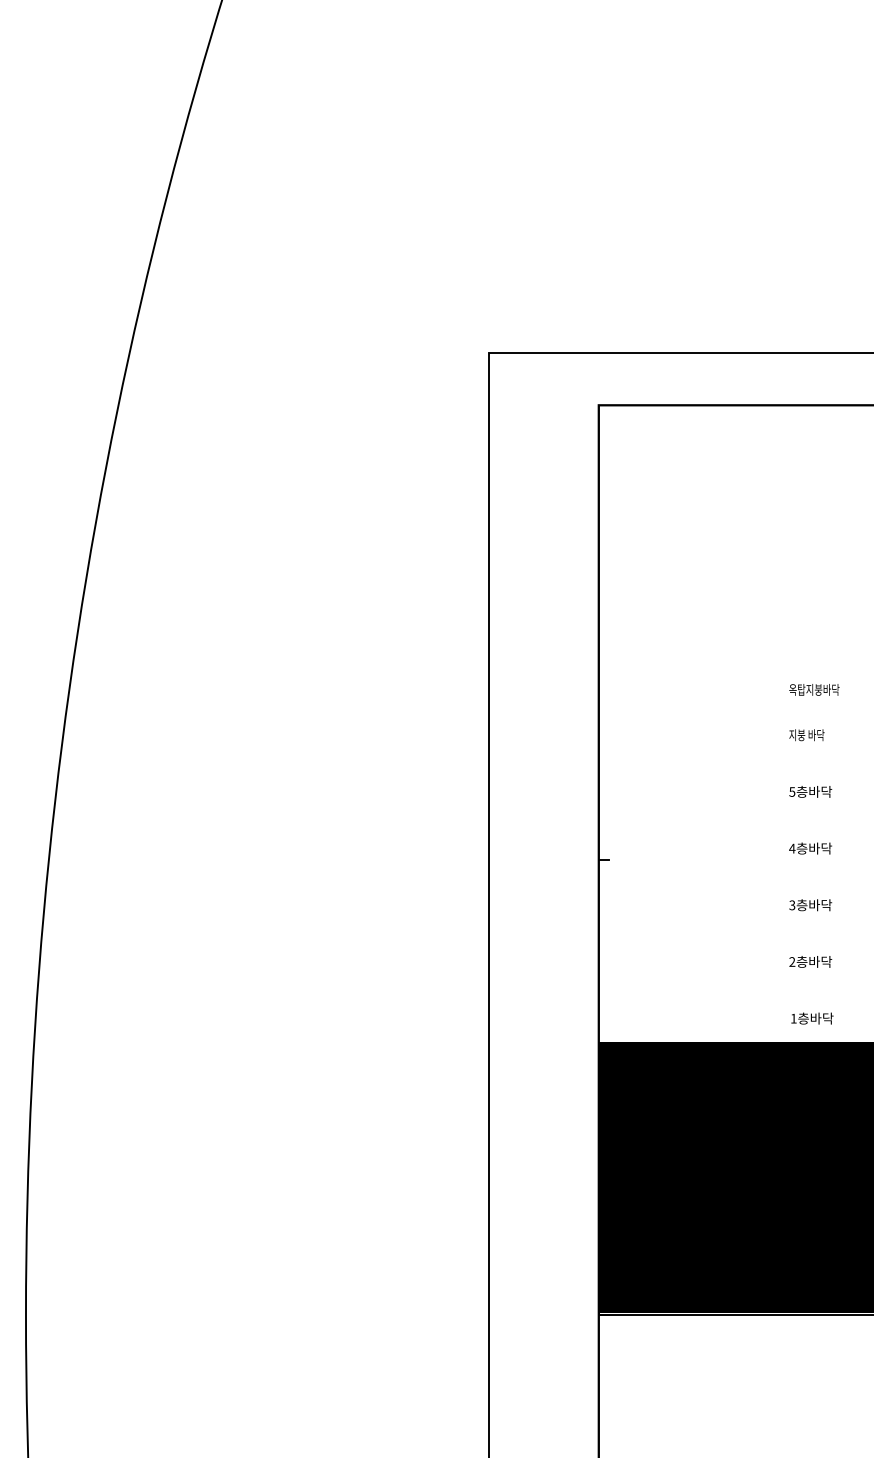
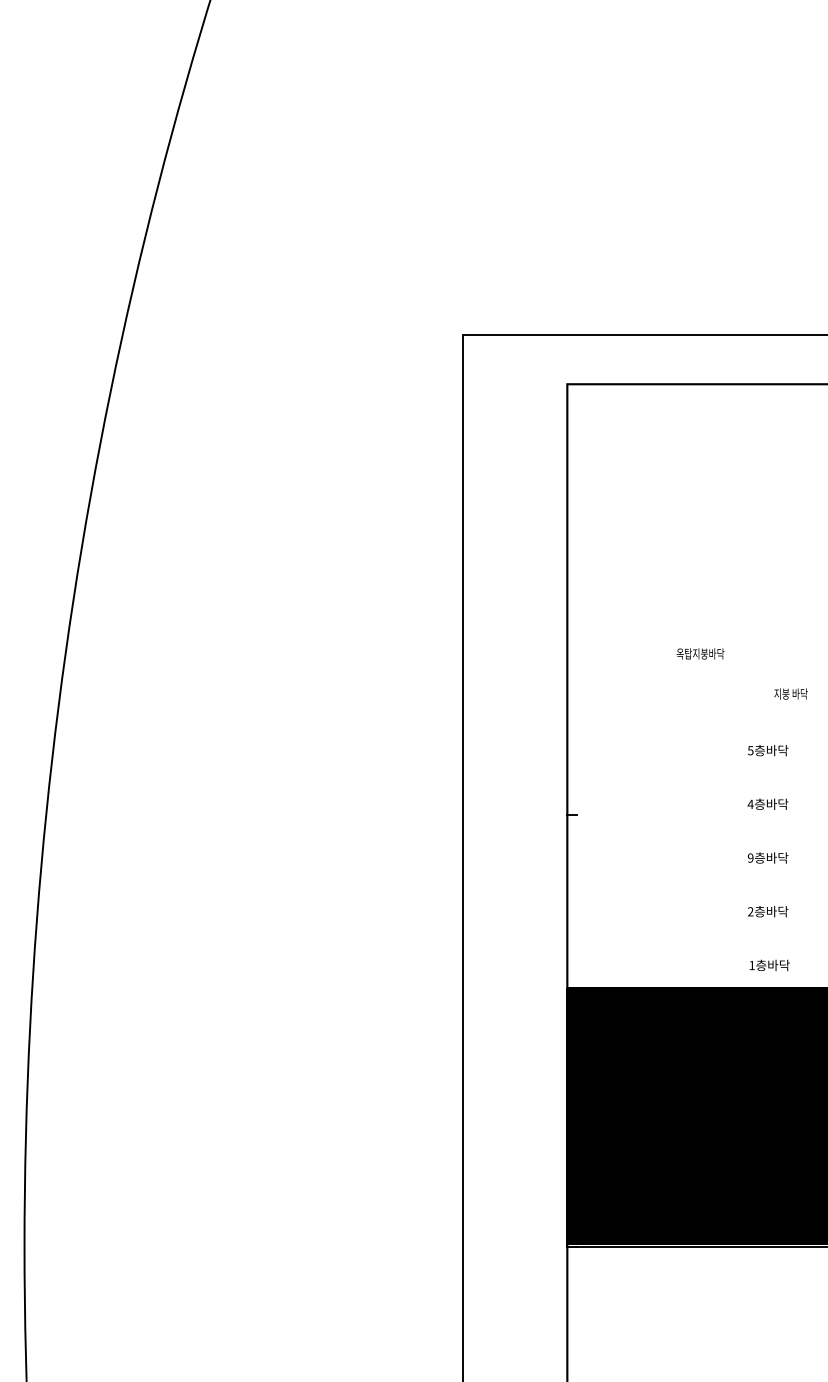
text: (814, 689) -> (700, 653), moved
text: (806, 735) -> (790, 694), moved
text: (792, 905) -> (750, 858), 3 -> 9

